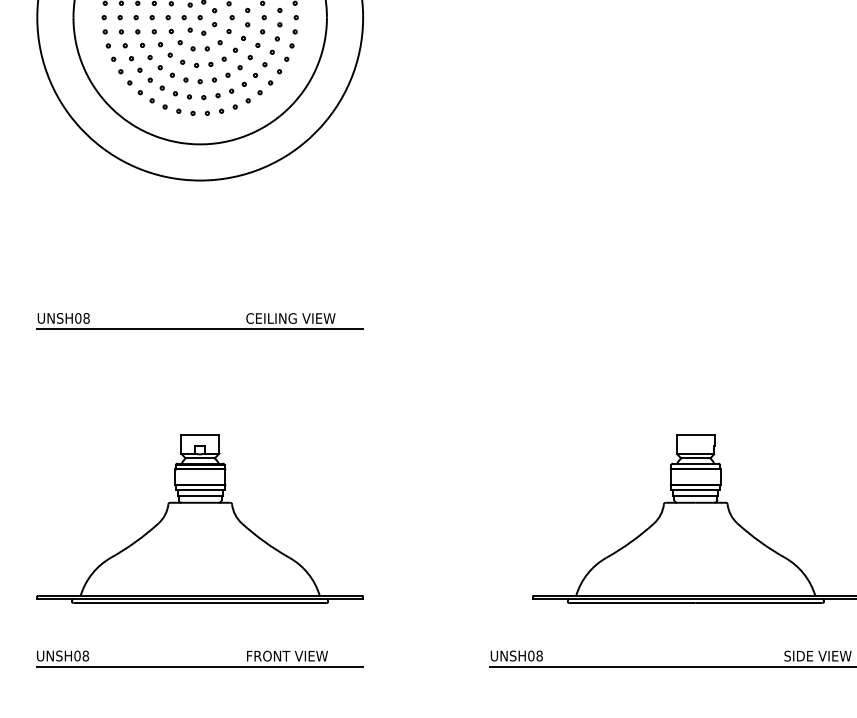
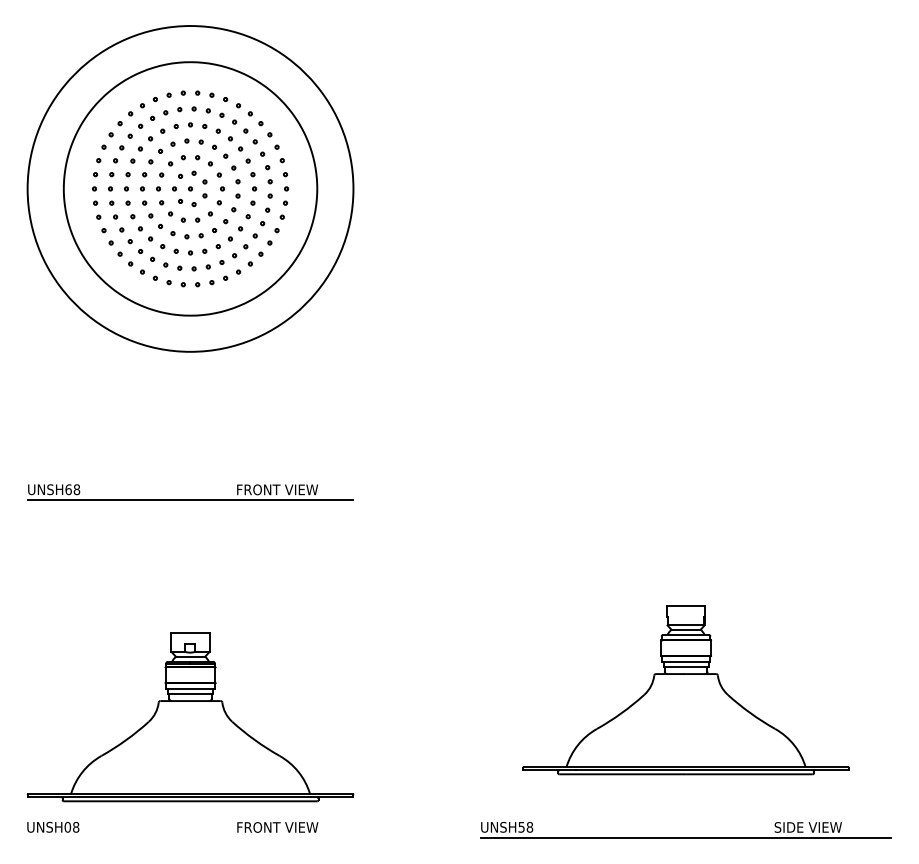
text: (78, 318) -> (68, 489), UNSH08 -> UNSH68
text: (290, 318) -> (280, 489), CEILING VIEW -> FRONT VIEW
part: (200, 519) -> (190, 717), moved
text: (531, 655) -> (521, 826), UNSH08 -> UNSH58
line: (200, 666) -> (190, 837), removed

